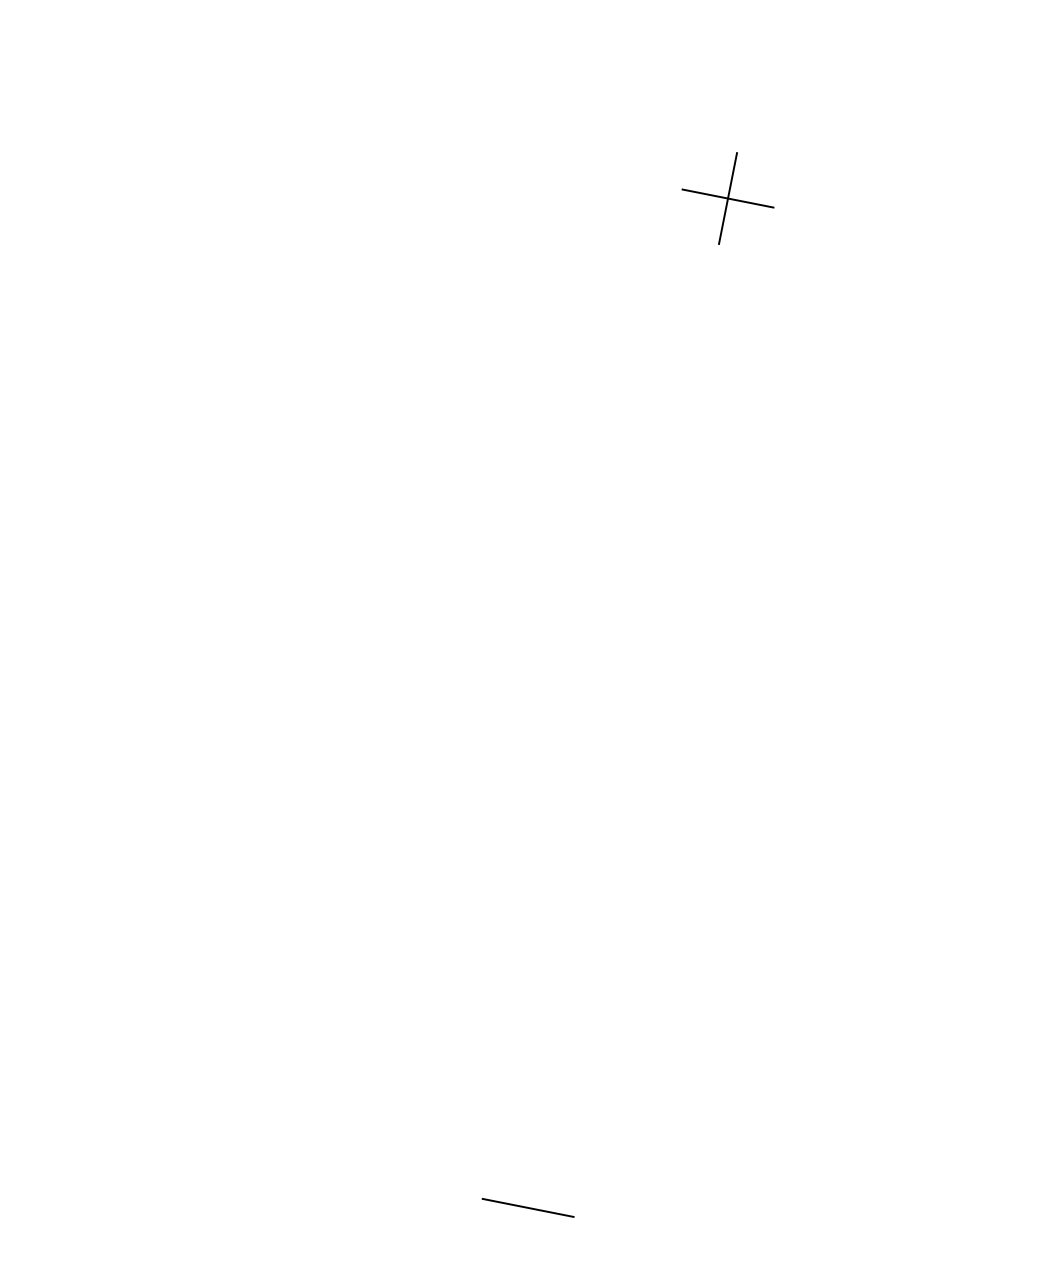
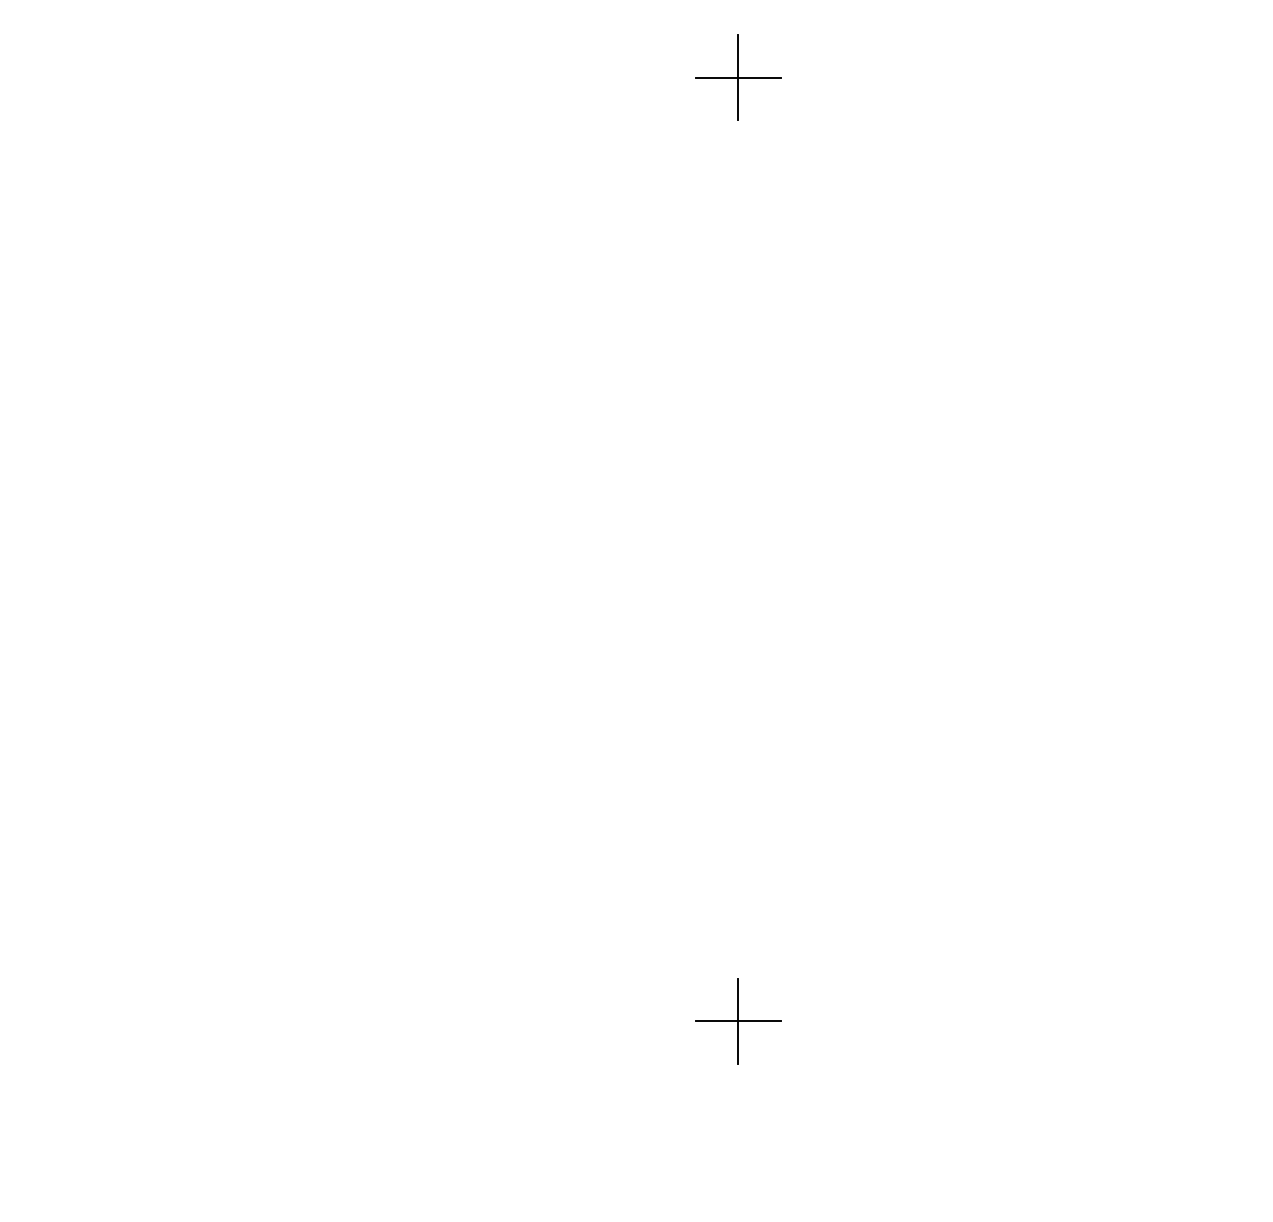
line: (528, 1207) -> (738, 1020), added

